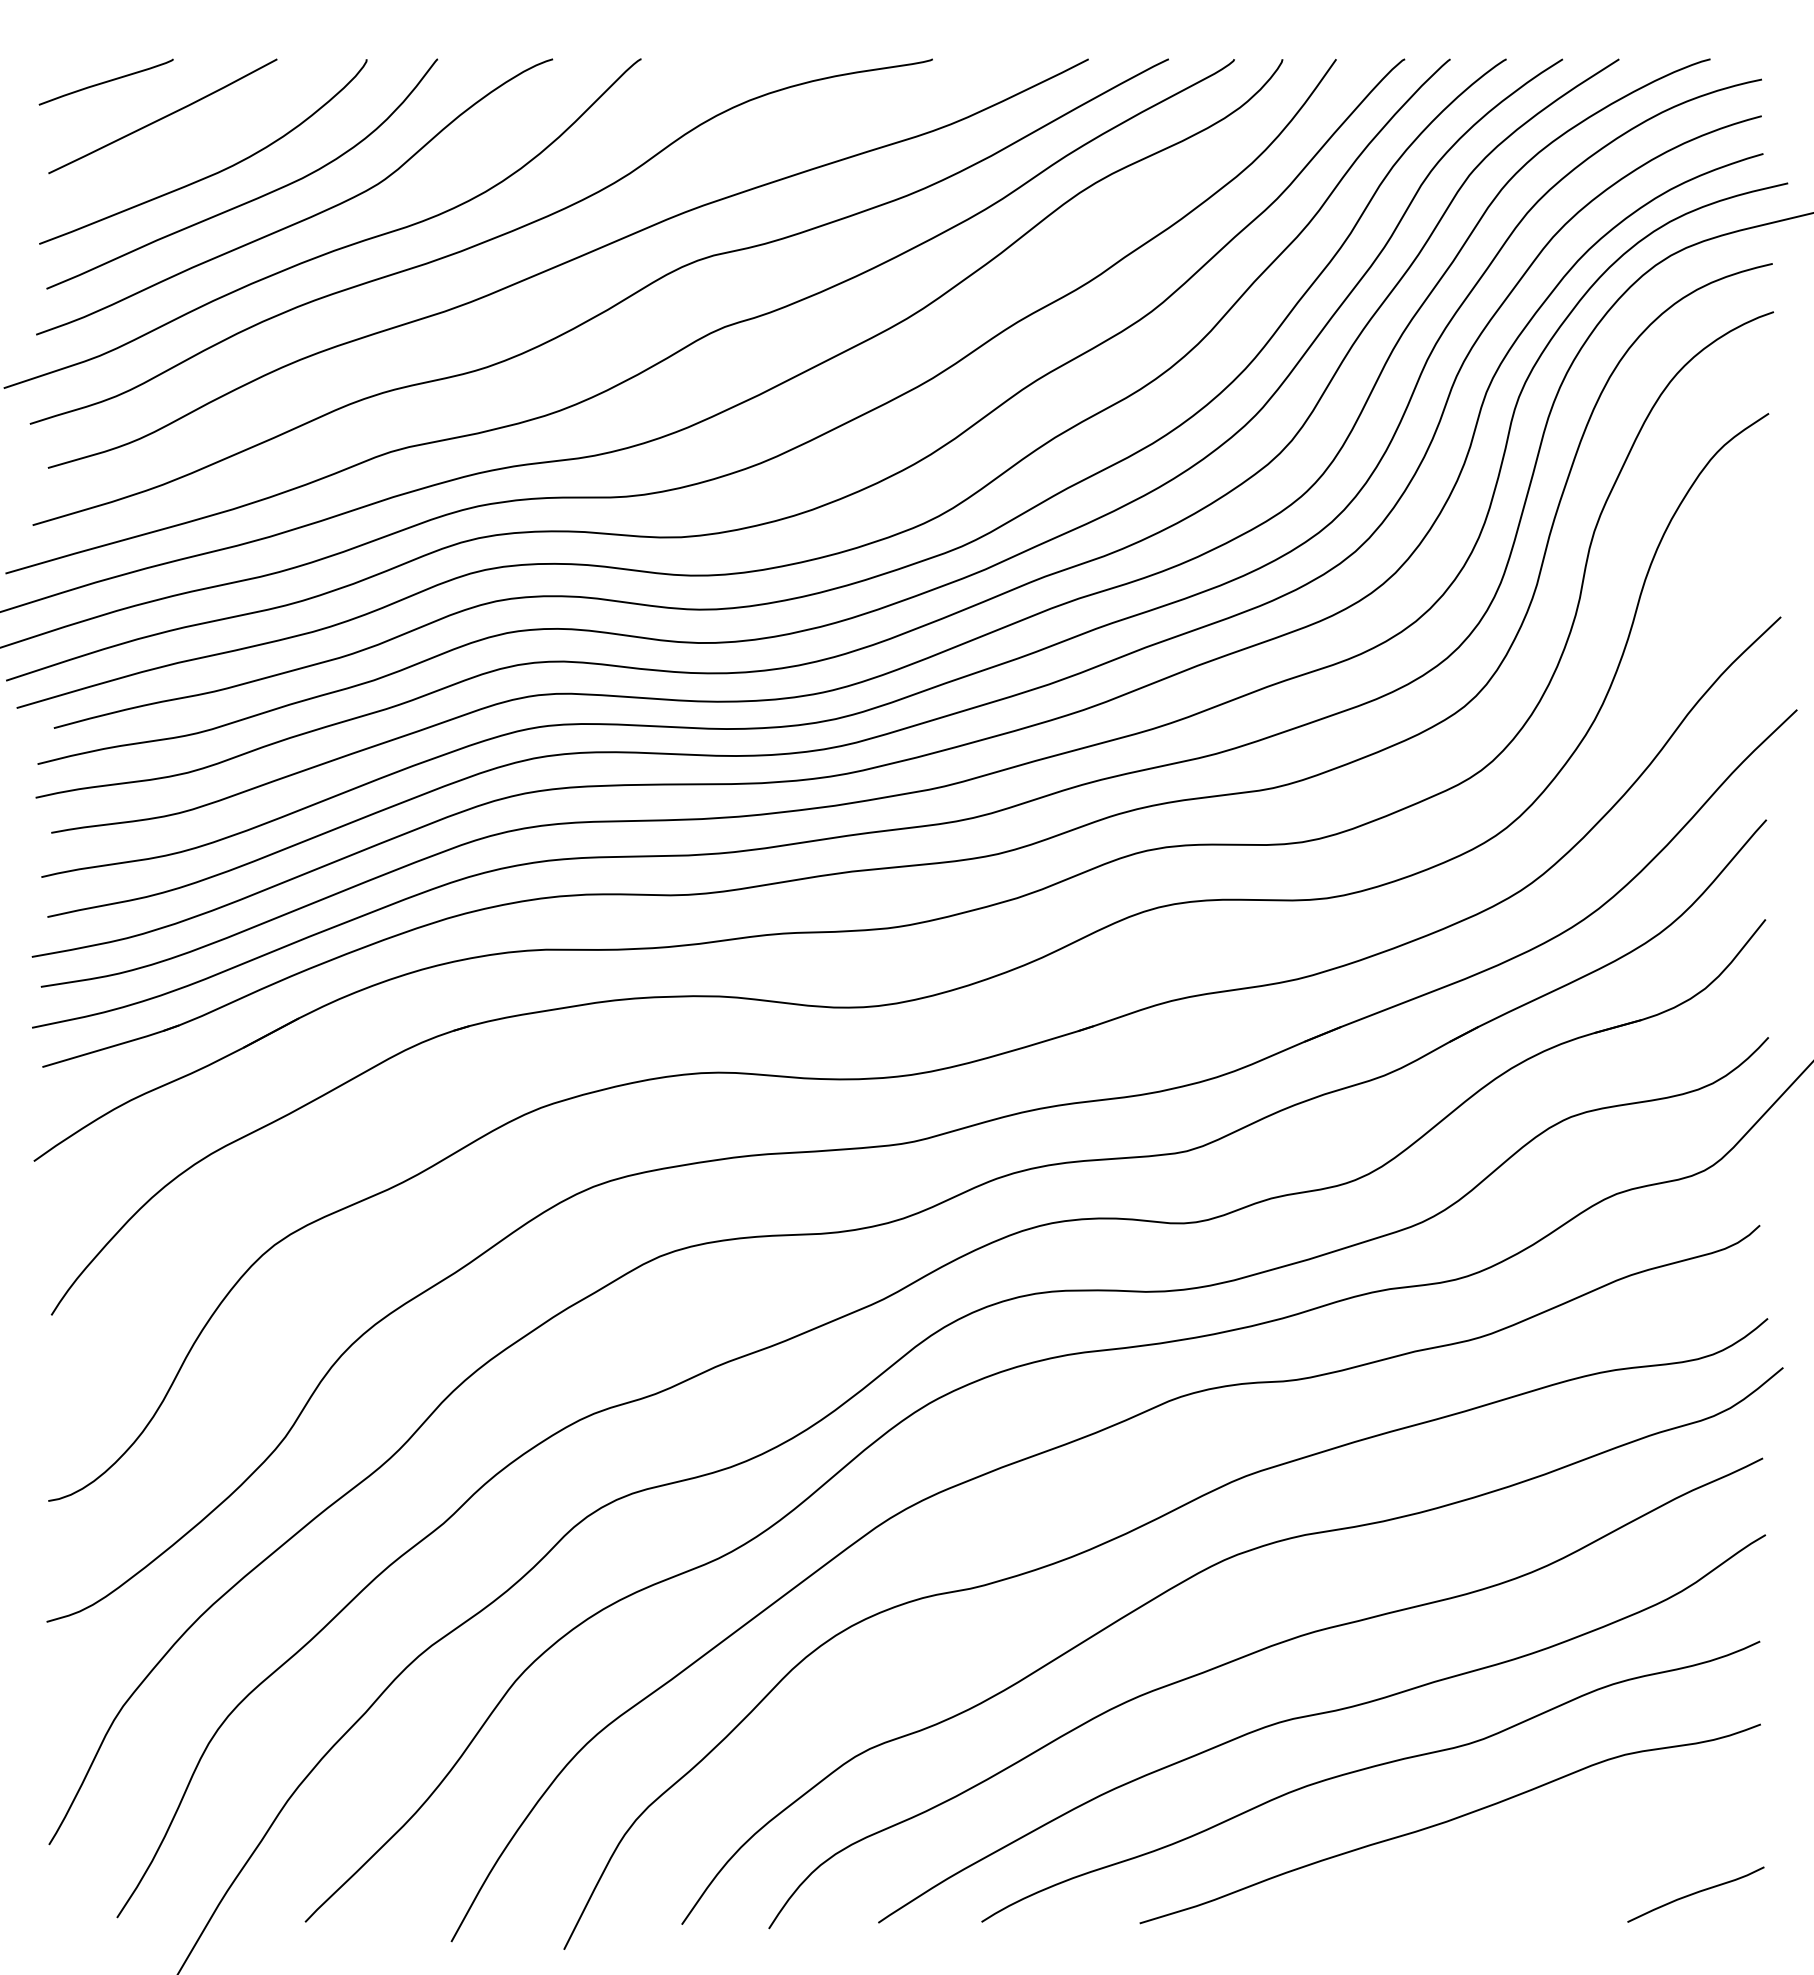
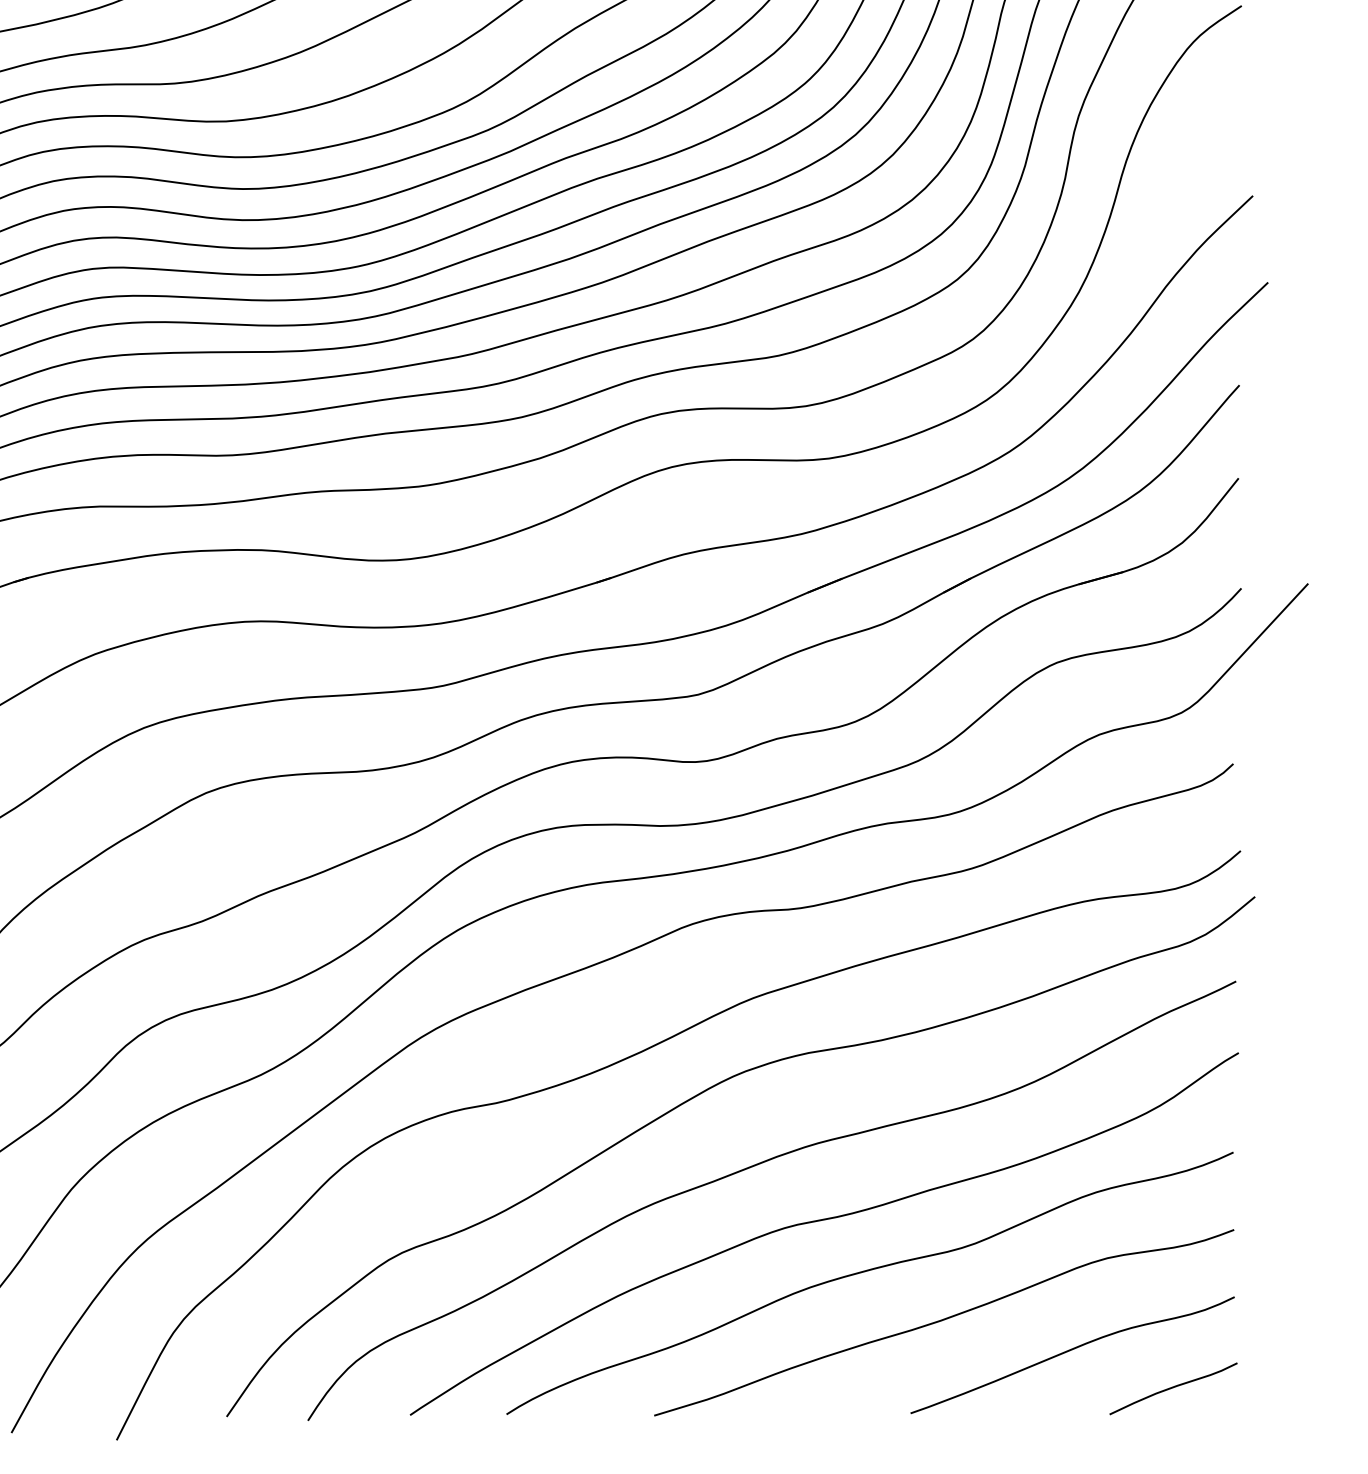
curve: (1585, 1854) -> (1070, 1351), added

